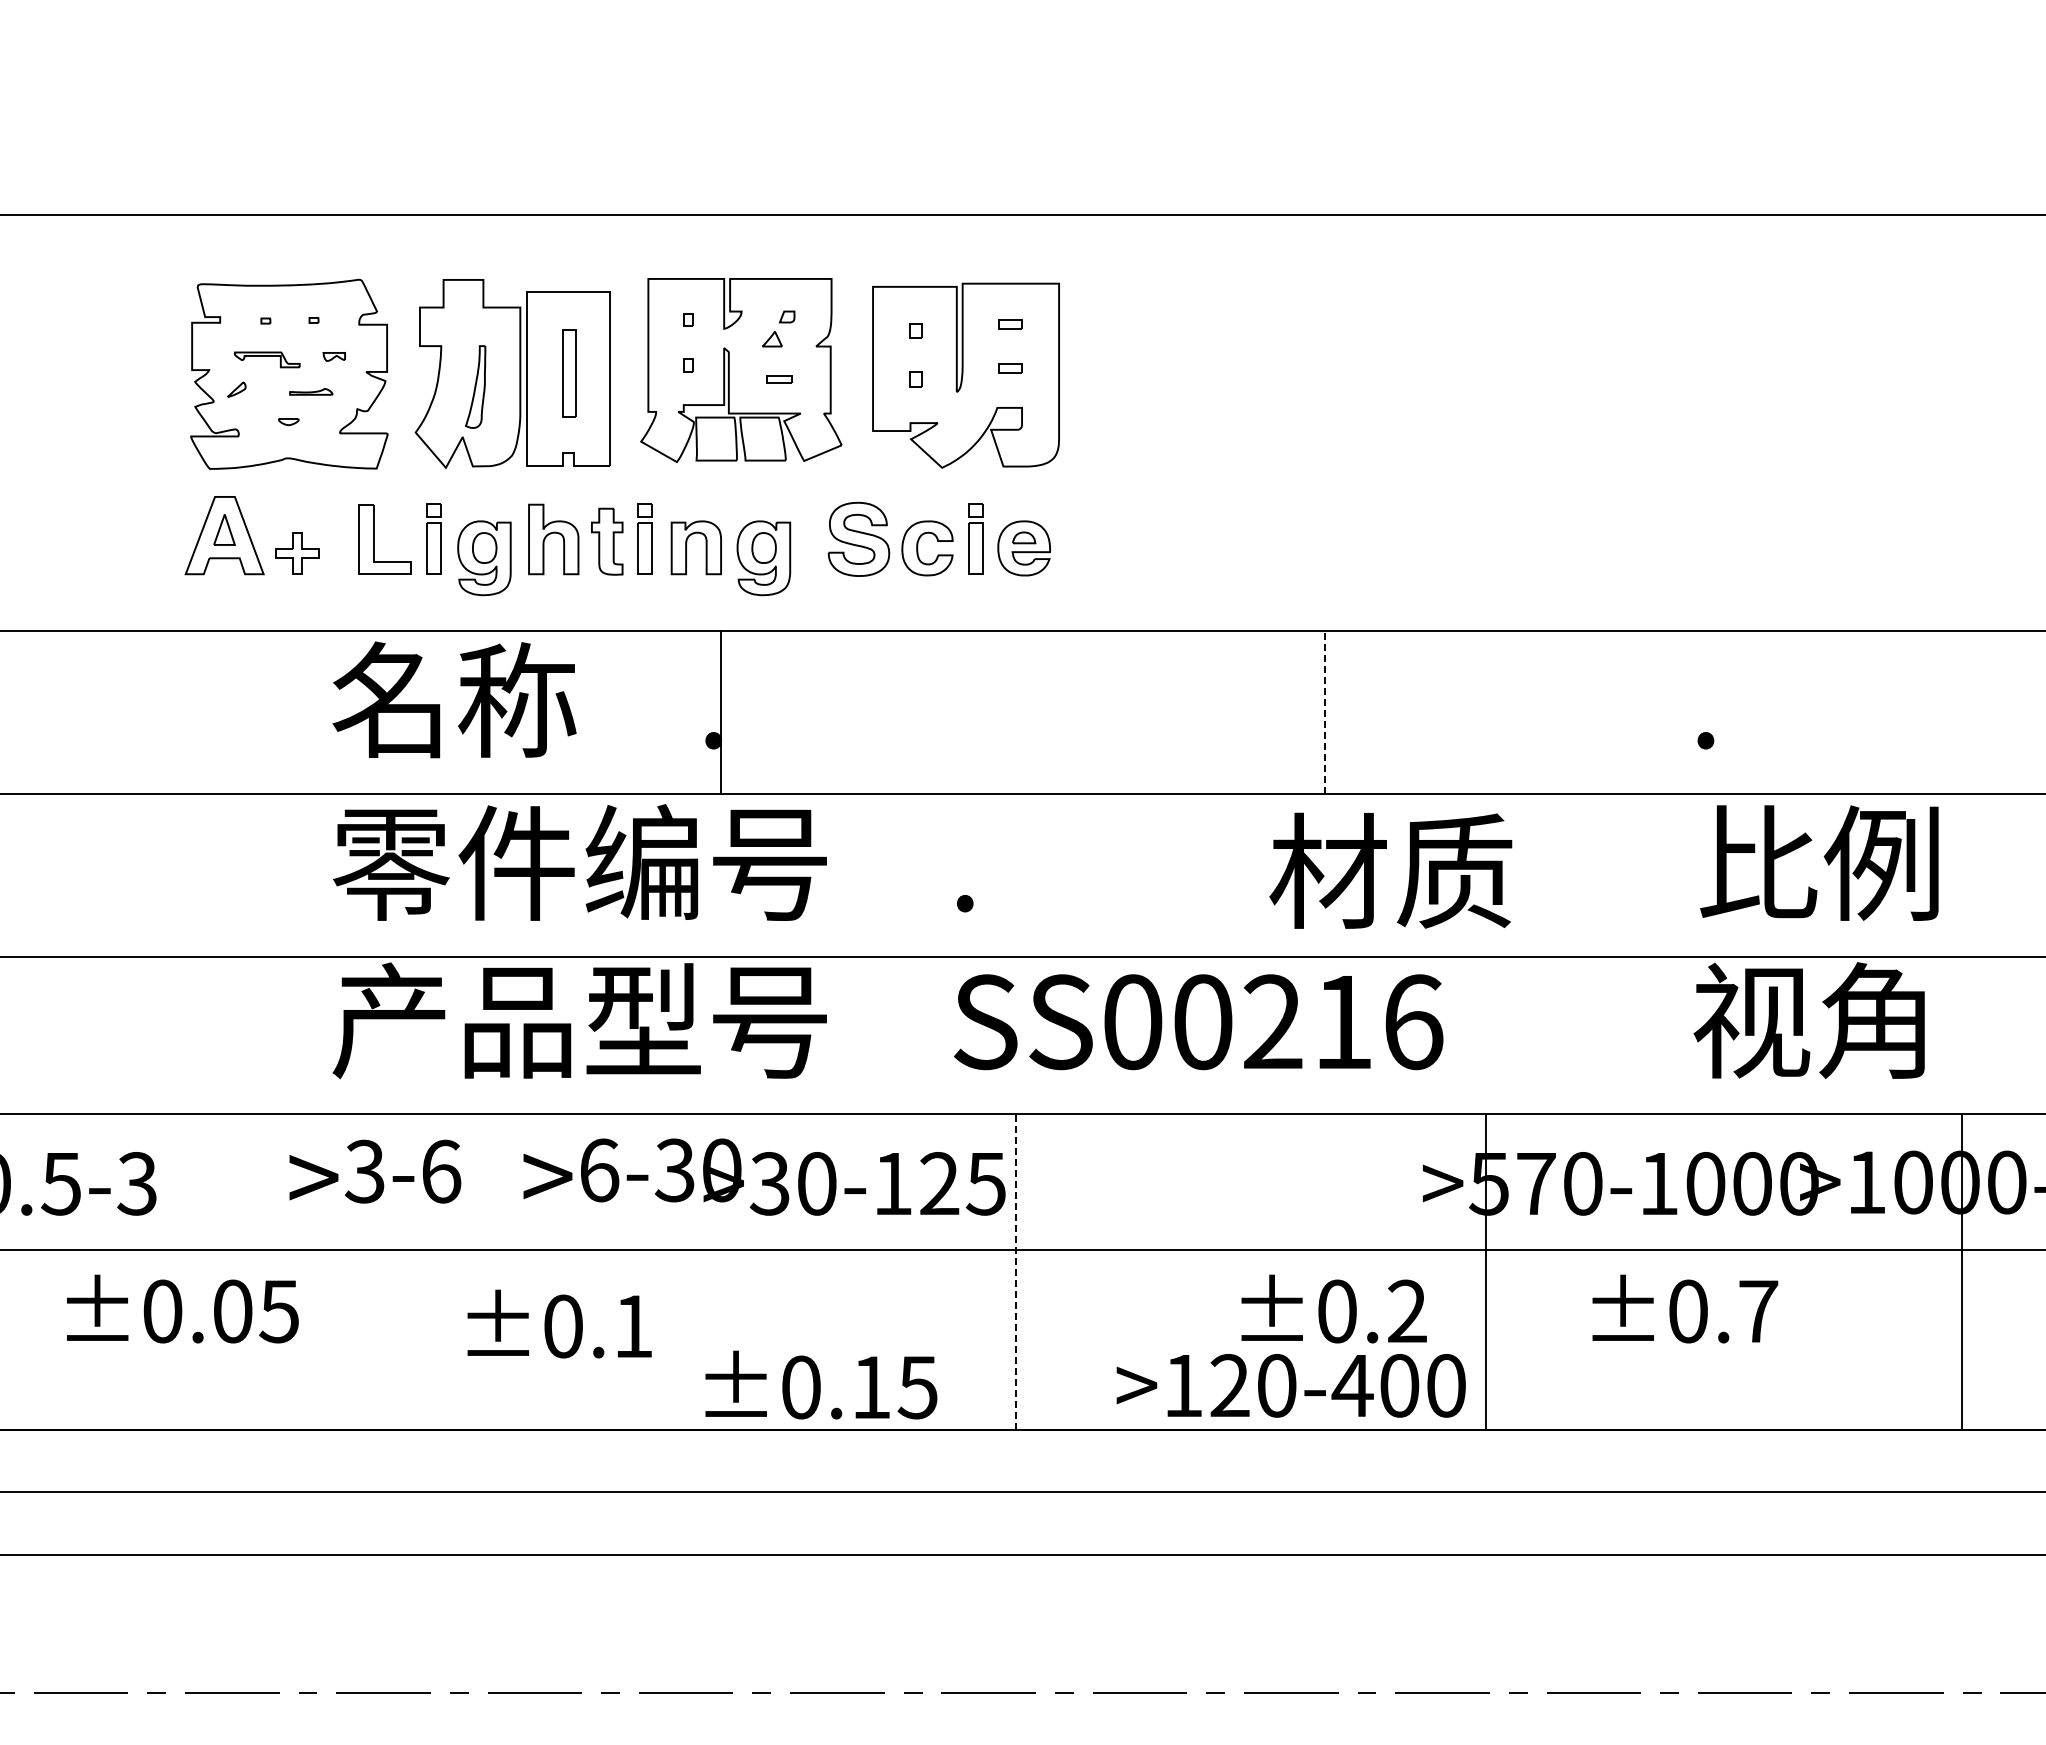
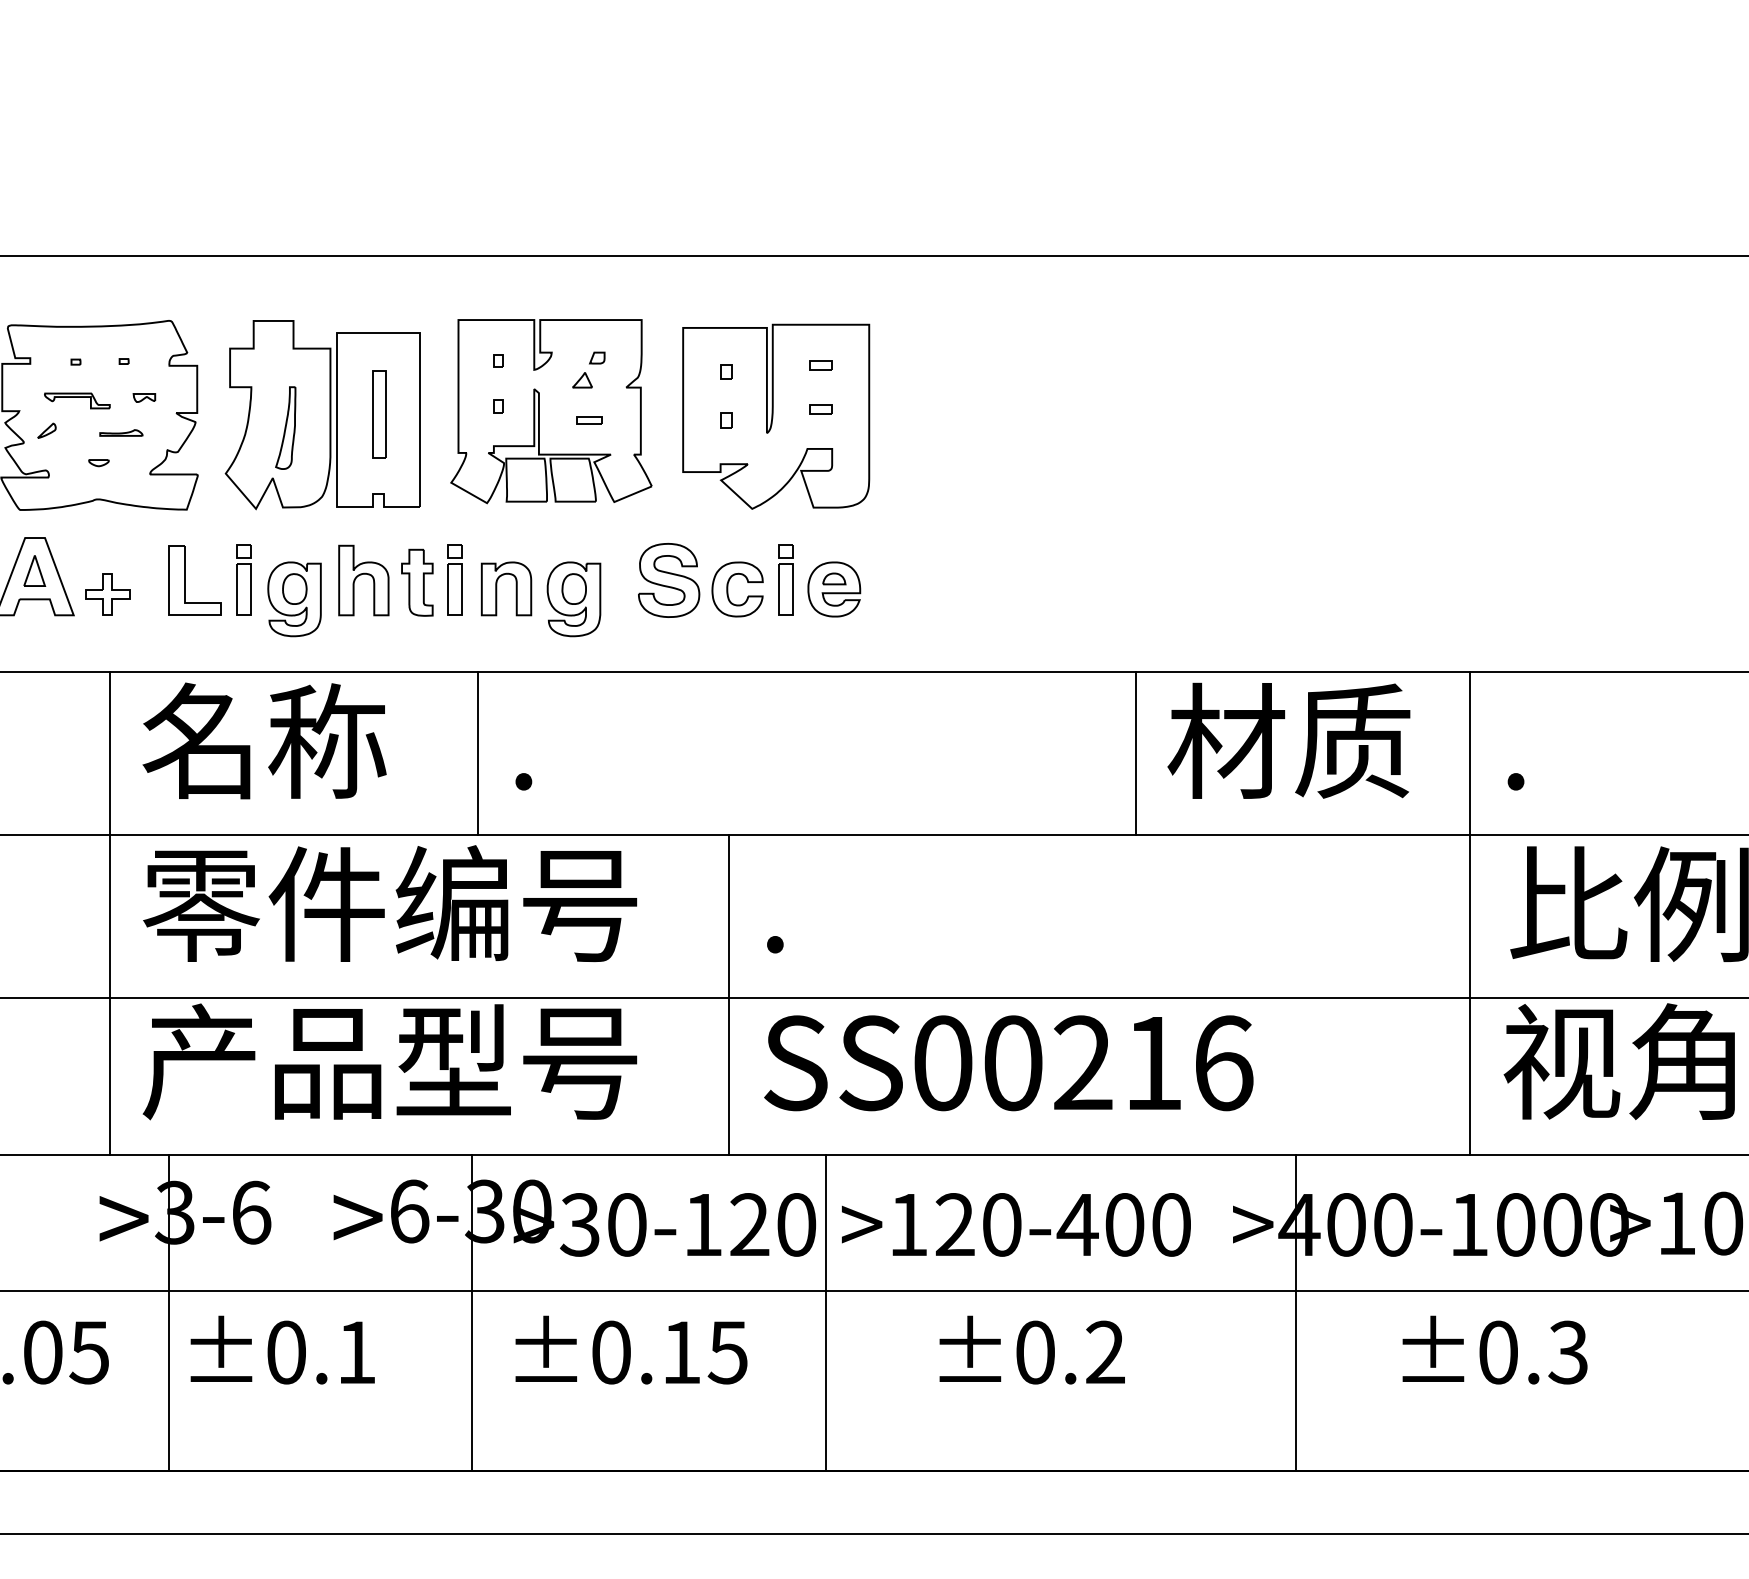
line: (720, 711) -> (477, 752), moved
line: (1325, 711) -> (1135, 752), dashed -> solid
text: (1390, 870) -> (1288, 740), moved
line: (299, 872) -> (109, 913), added
line: (1659, 872) -> (1469, 913), added
line: (919, 953) -> (729, 994), added
text: (985, 1183) -> (795, 1224), 30-125 -> 30-120
text: (1511, 1183) -> (1321, 1224), 570-1000 -> 400-1000
line: (358, 1271) -> (168, 1312), added
line: (661, 1271) -> (471, 1312), added
line: (1015, 1272) -> (825, 1313), dashed -> solid
text: (1333, 1308) -> (1031, 1349), moved
text: (1758, 1311) -> (1568, 1352), ±0.7 -> ±0.3
text: (559, 1323) -> (282, 1349), moved
text: (821, 1384) -> (631, 1349), moved
text: (1290, 1385) -> (1015, 1224), moved

